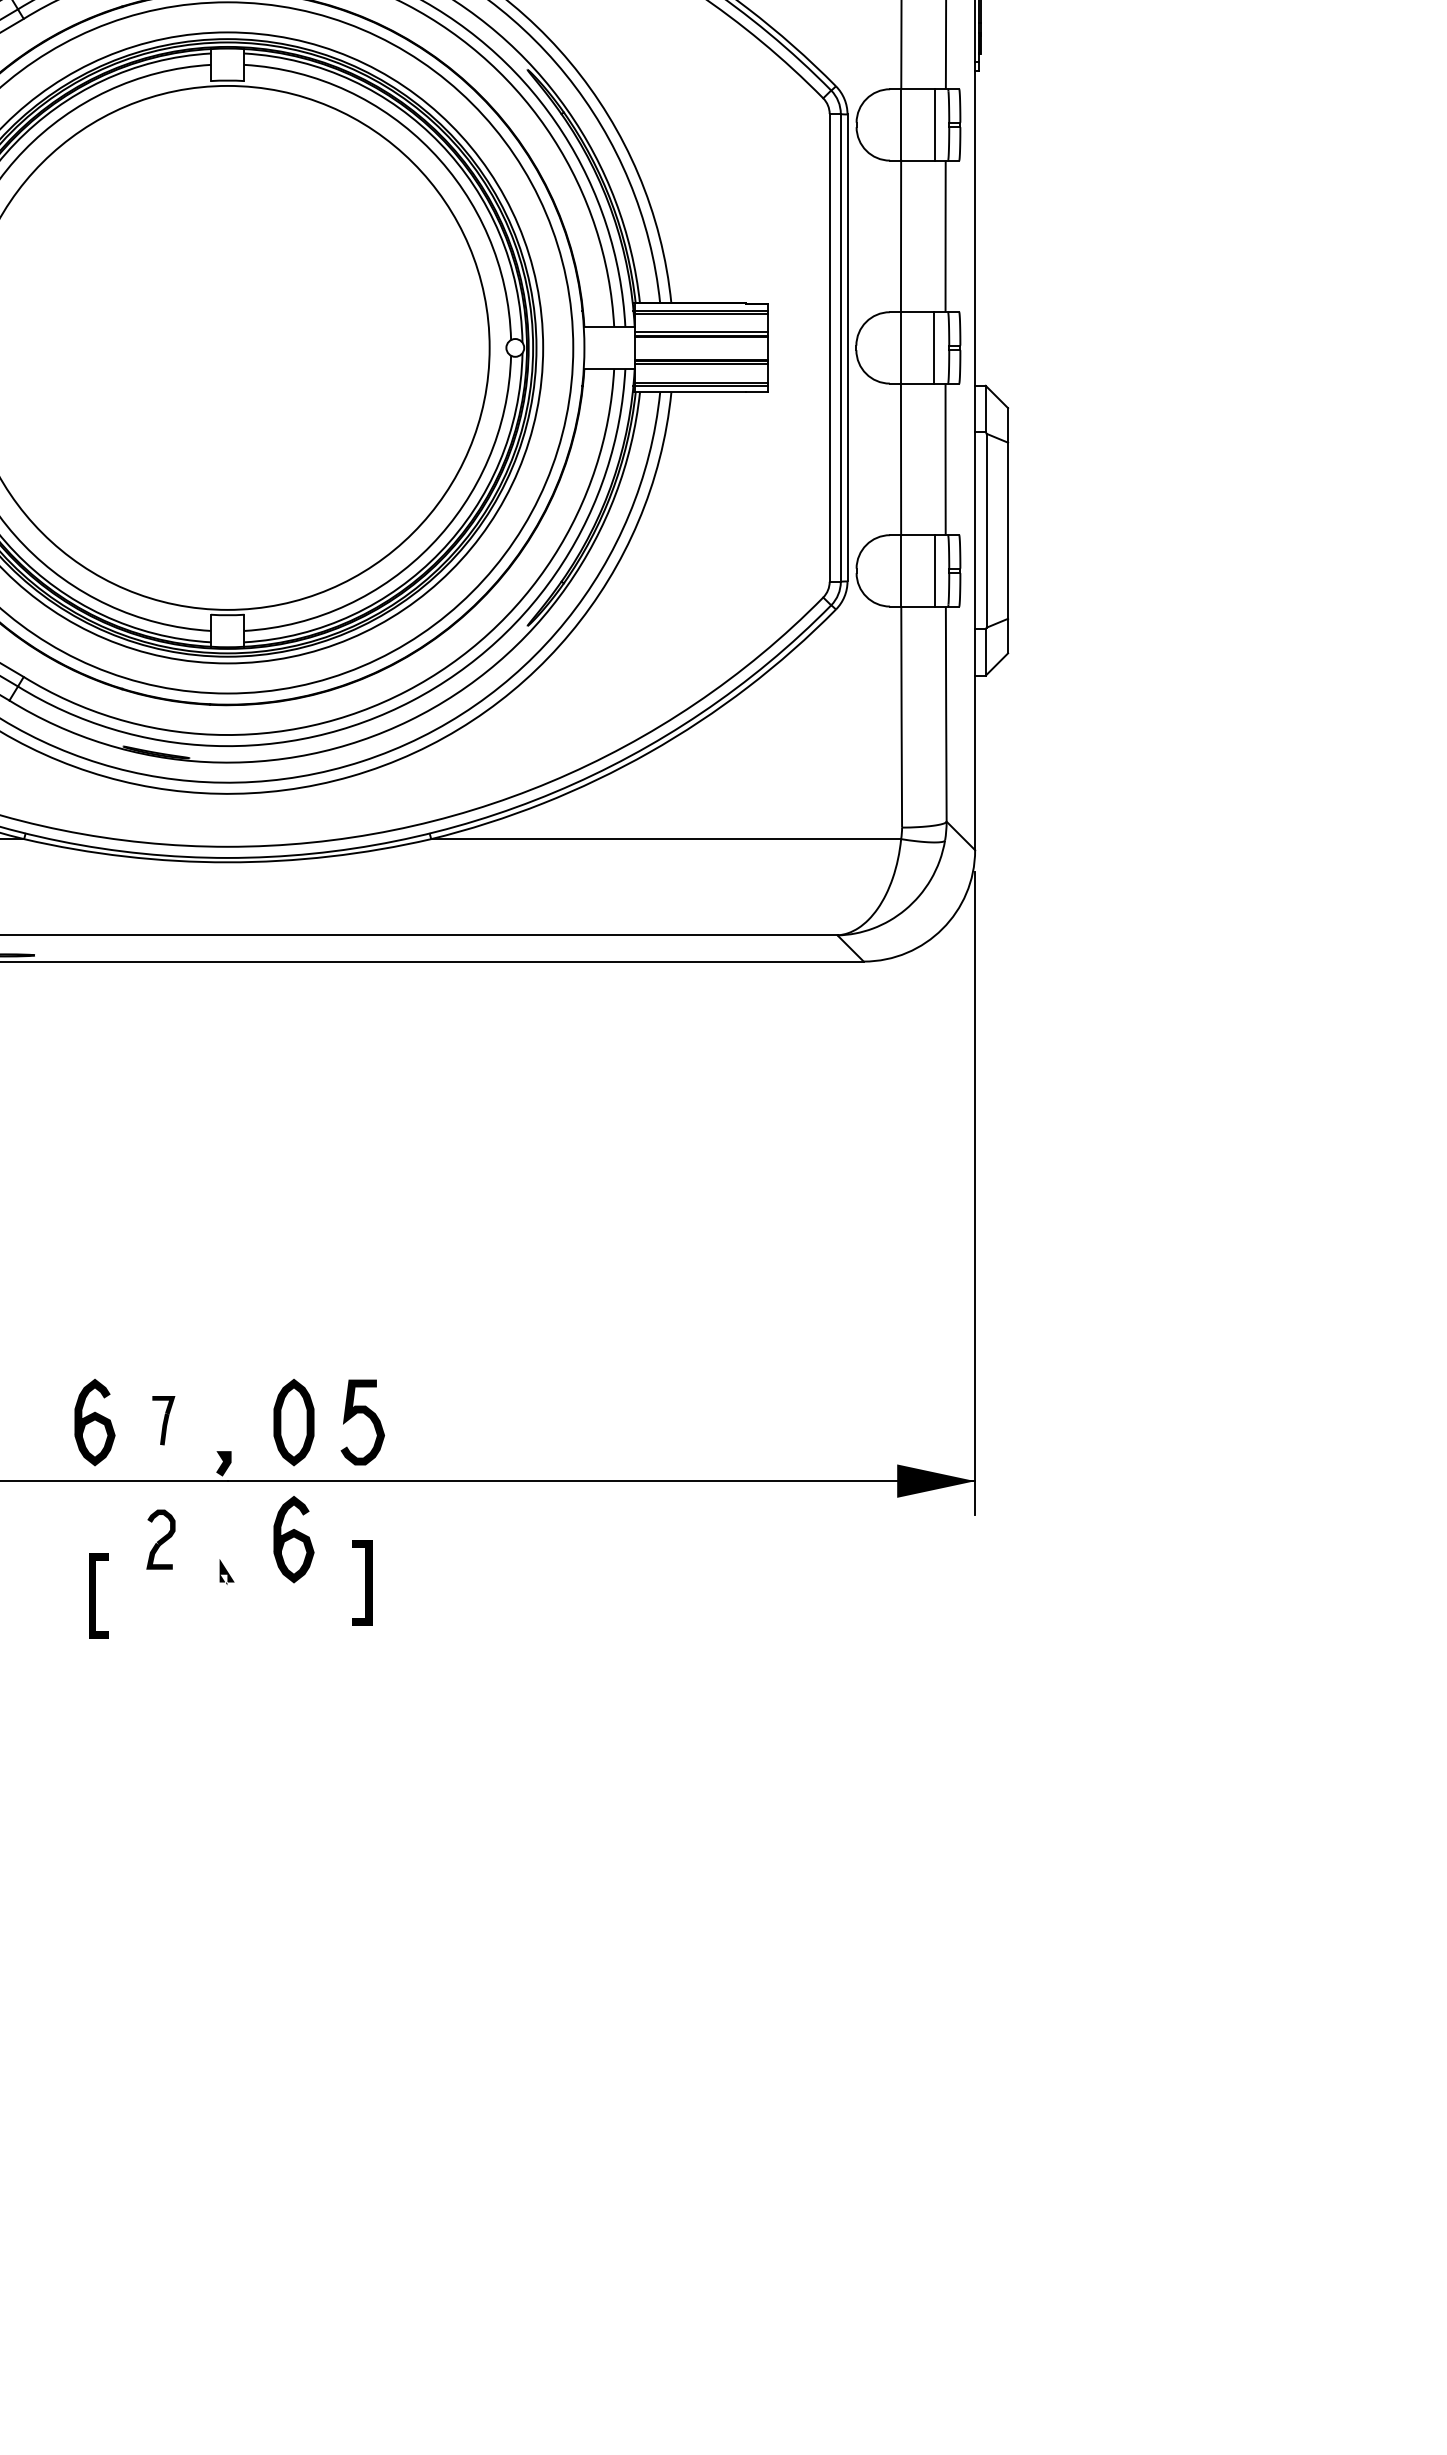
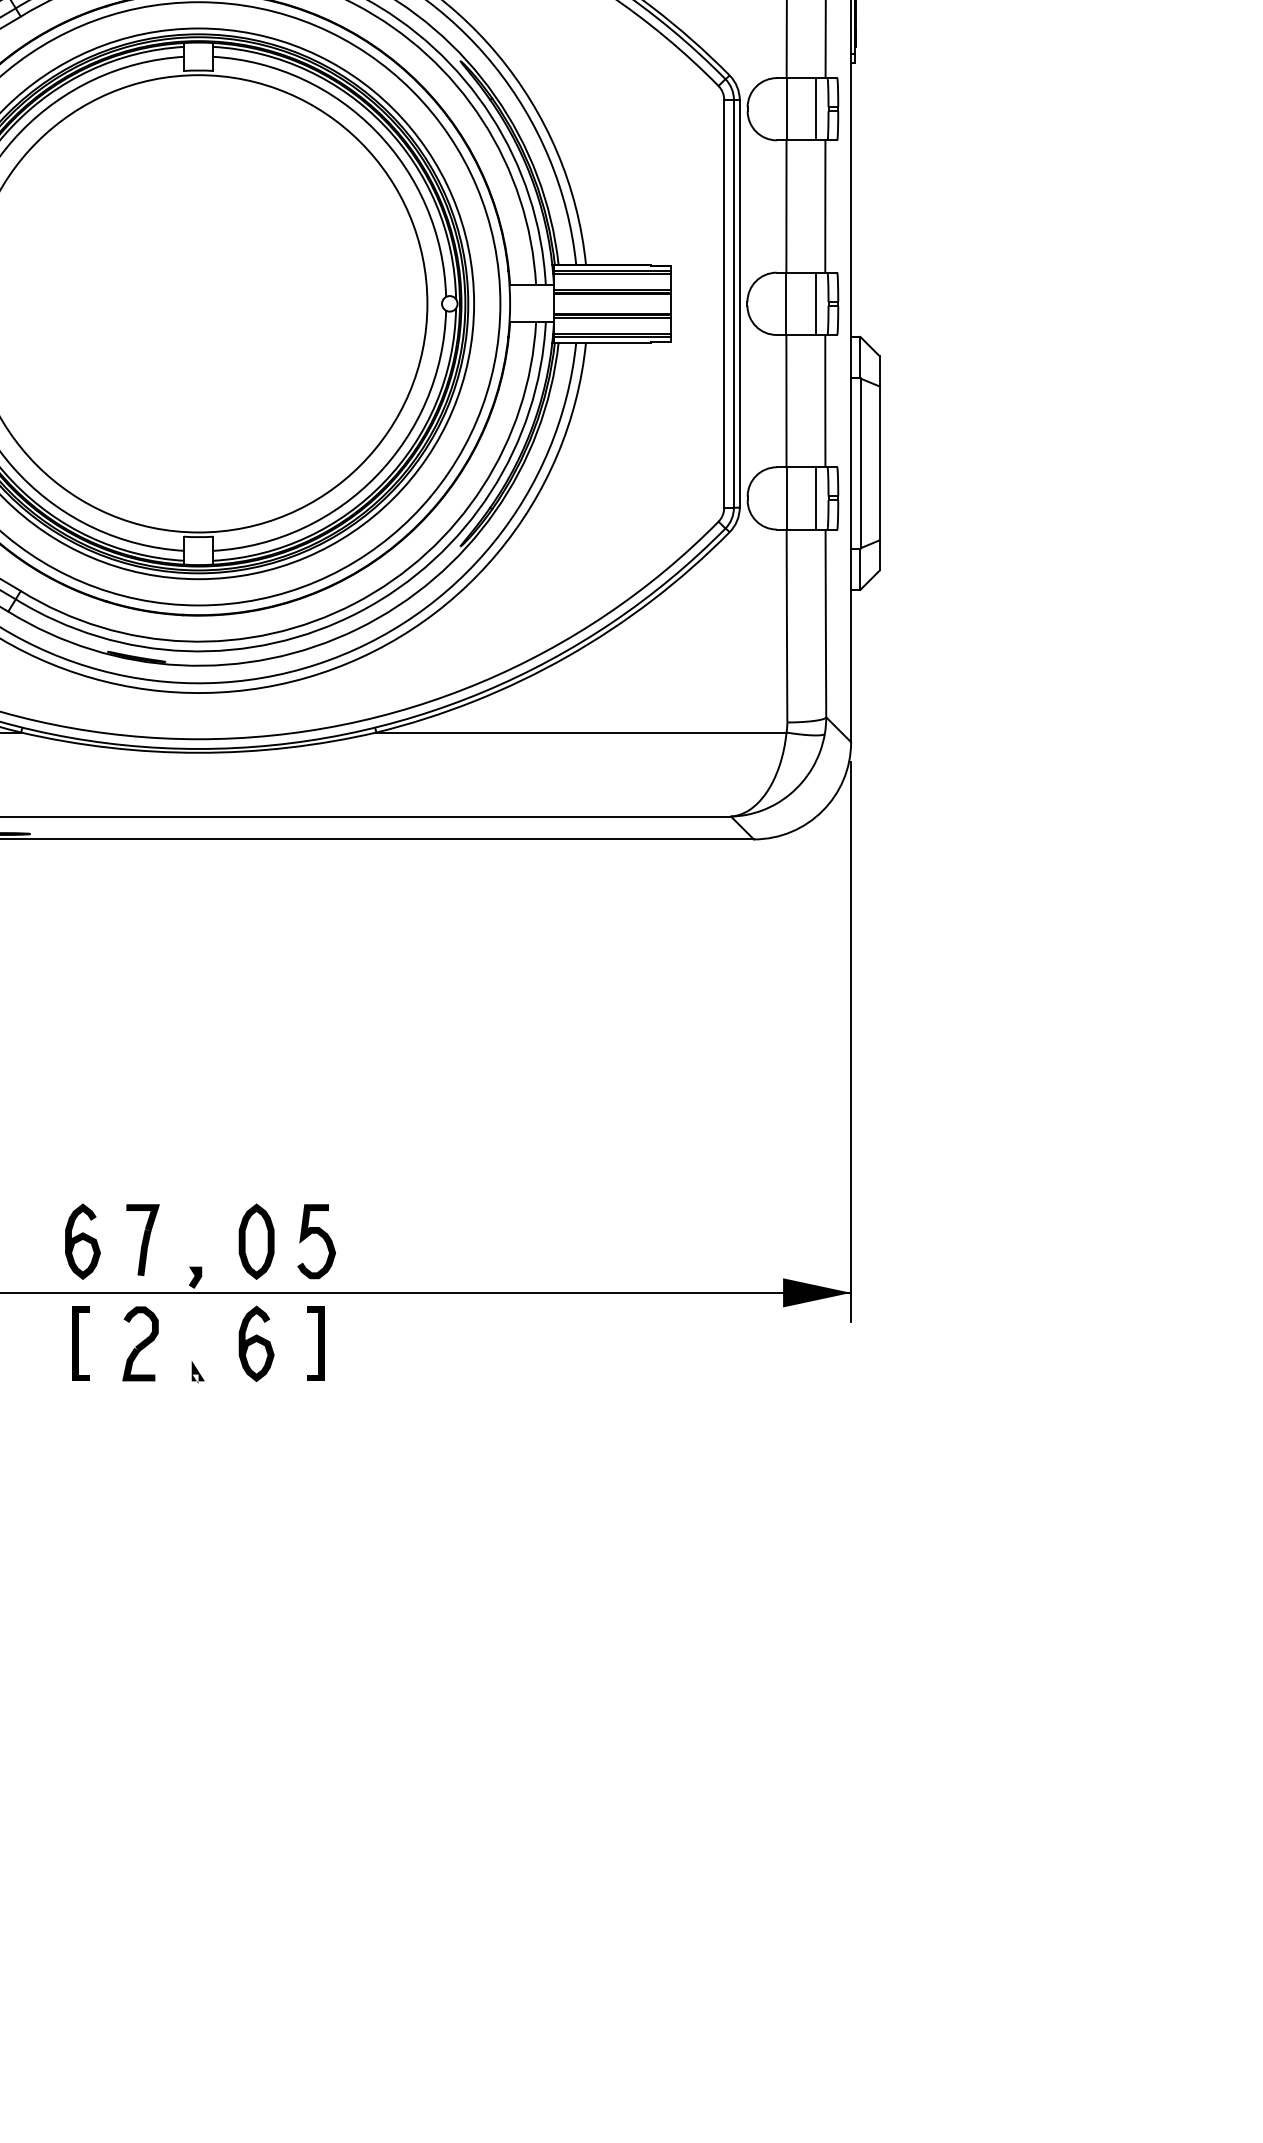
part: (163, 1419) -> (142, 1239), size x1.67
part: (160, 1539) -> (140, 1343), size x1.43
line: (364, 1582) -> (318, 1343), moved
line: (95, 1595) -> (78, 1343), moved

